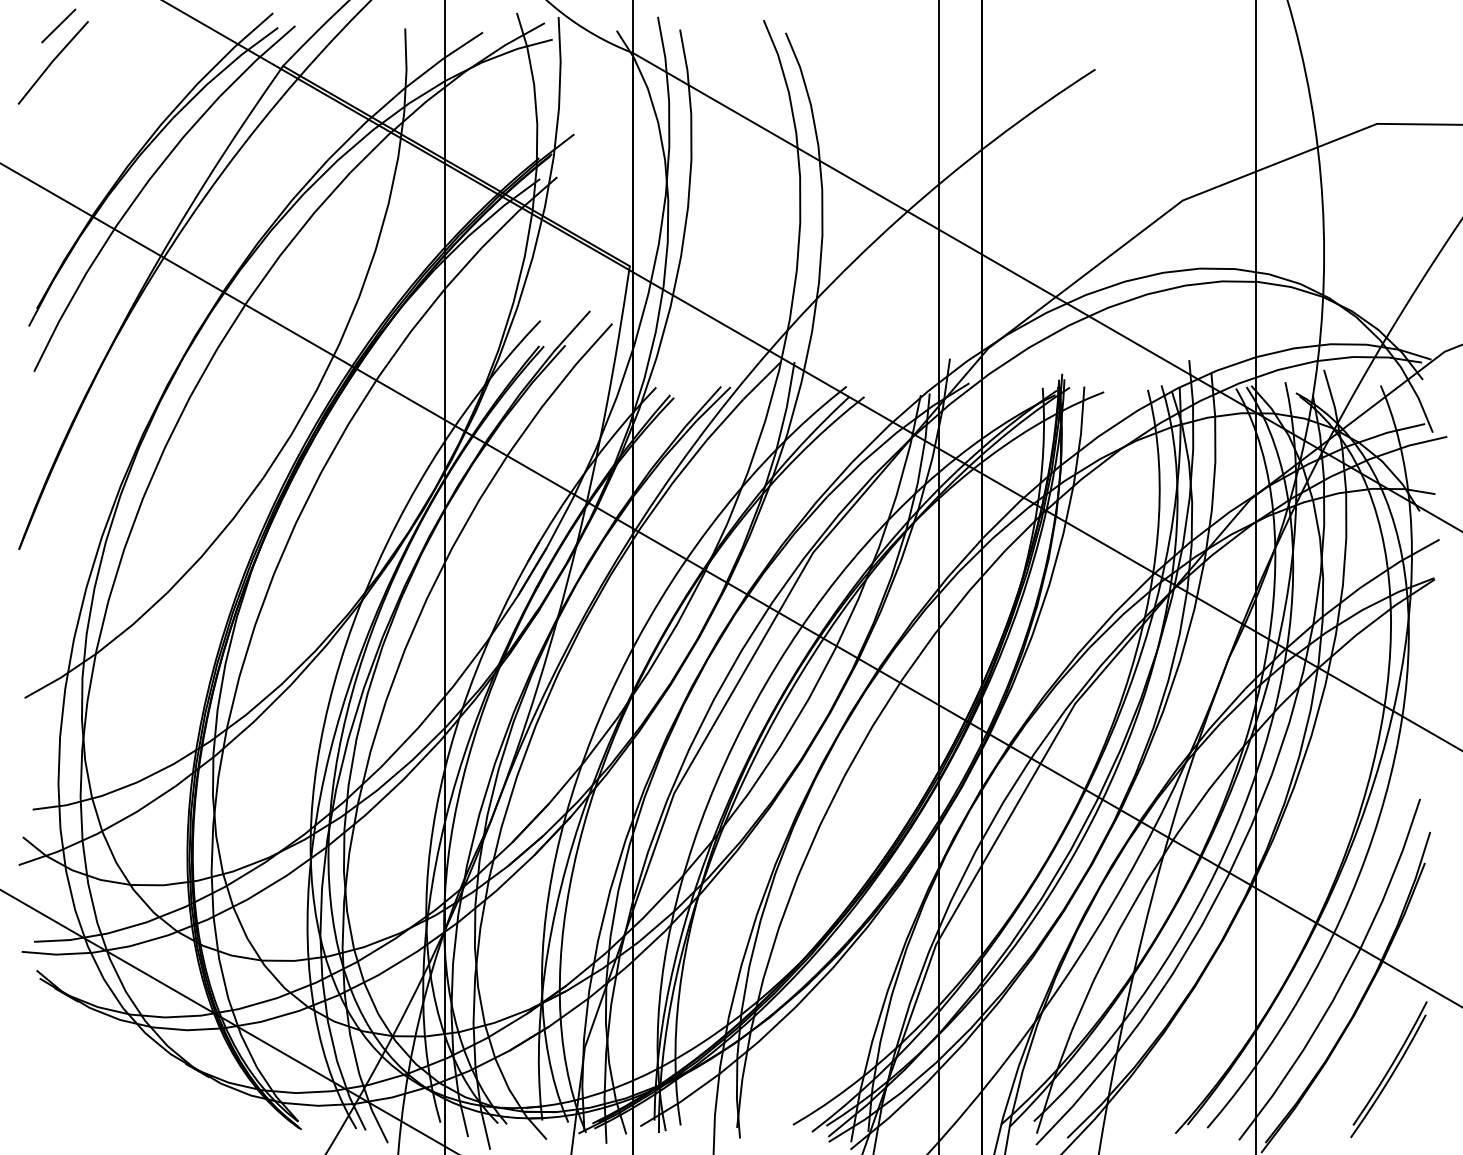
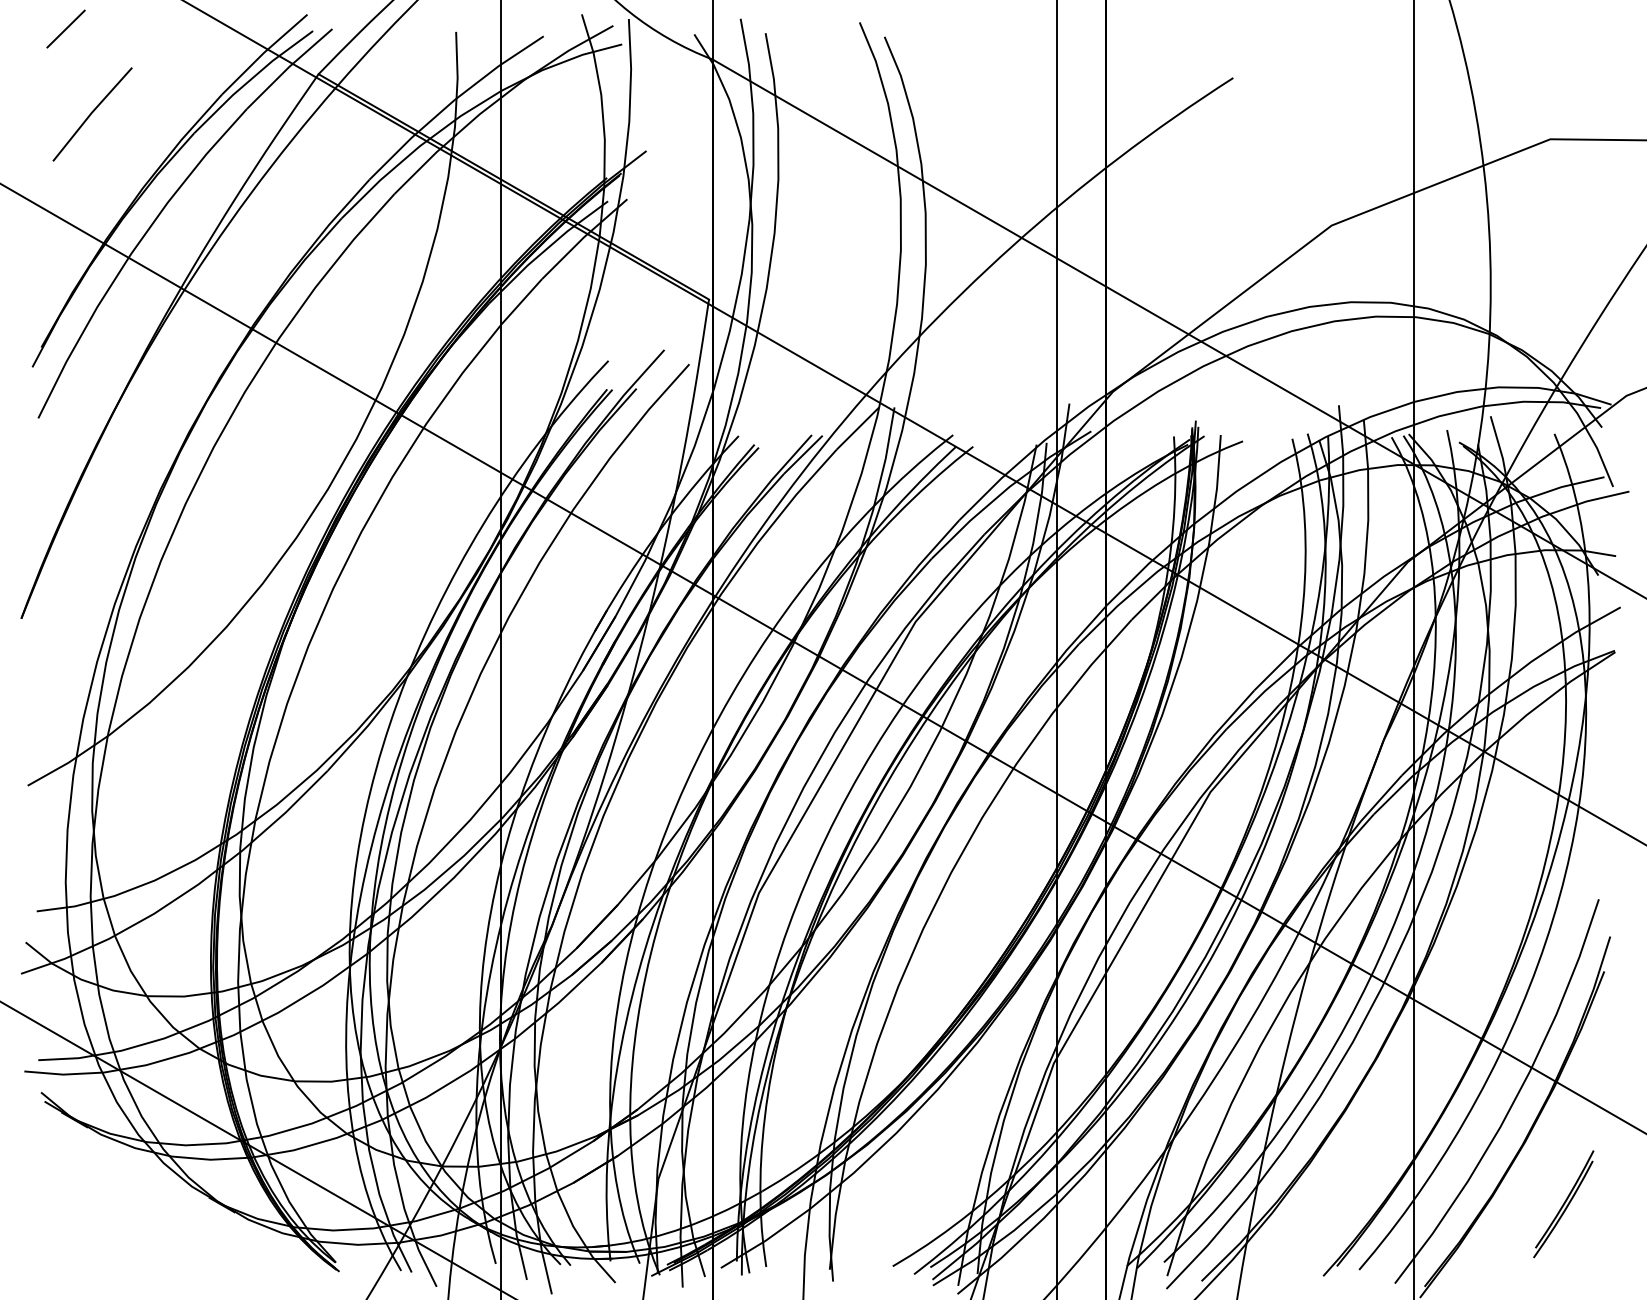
line: (52, 62) -> (91, 114), moved
part: (1388, 1069) -> (1563, 1203), size x0.7

